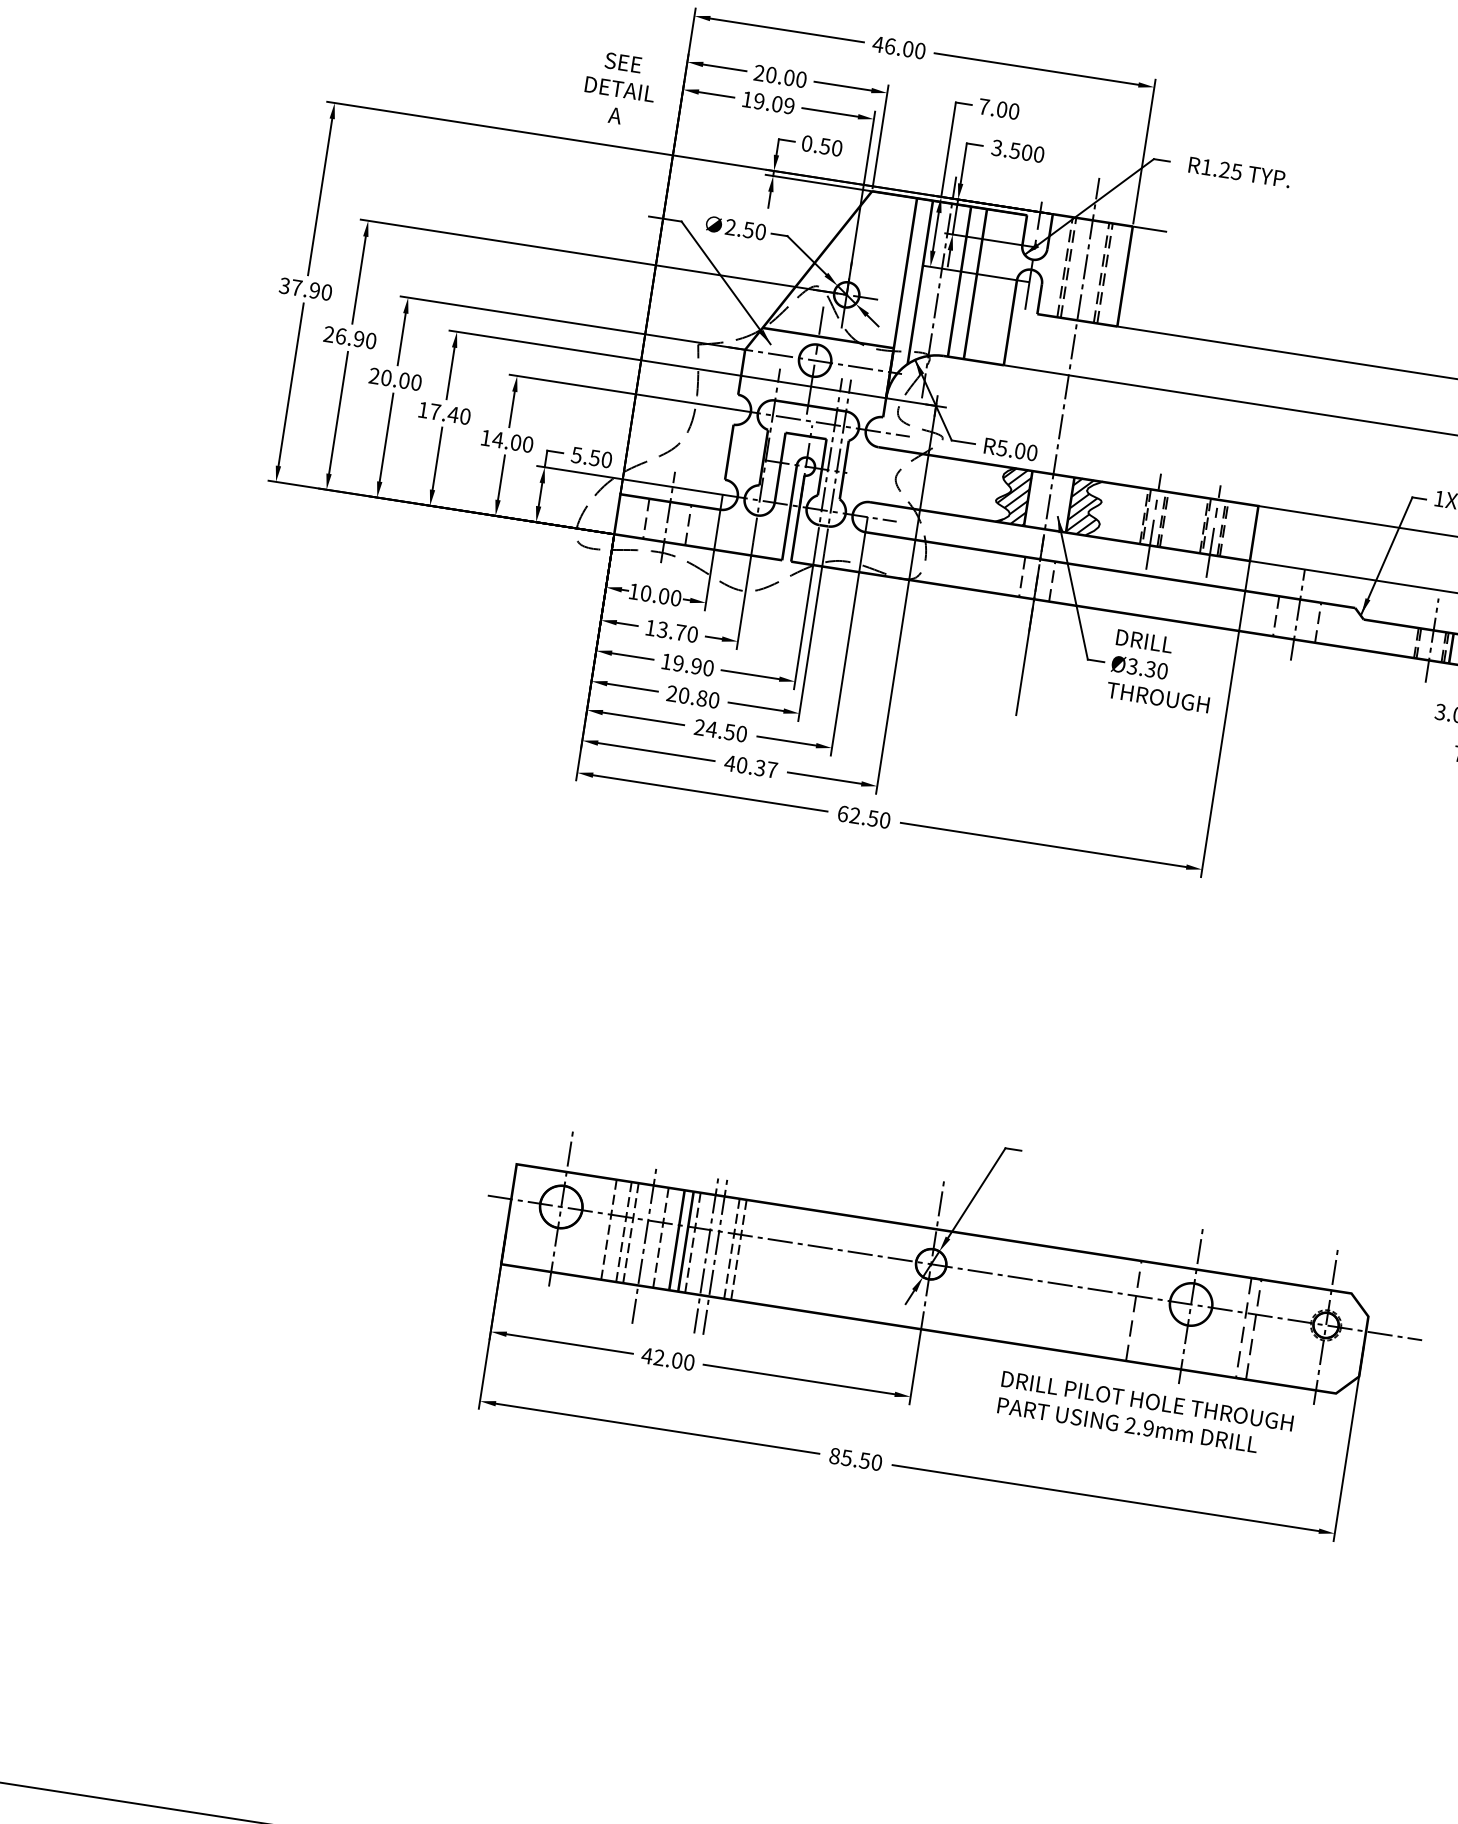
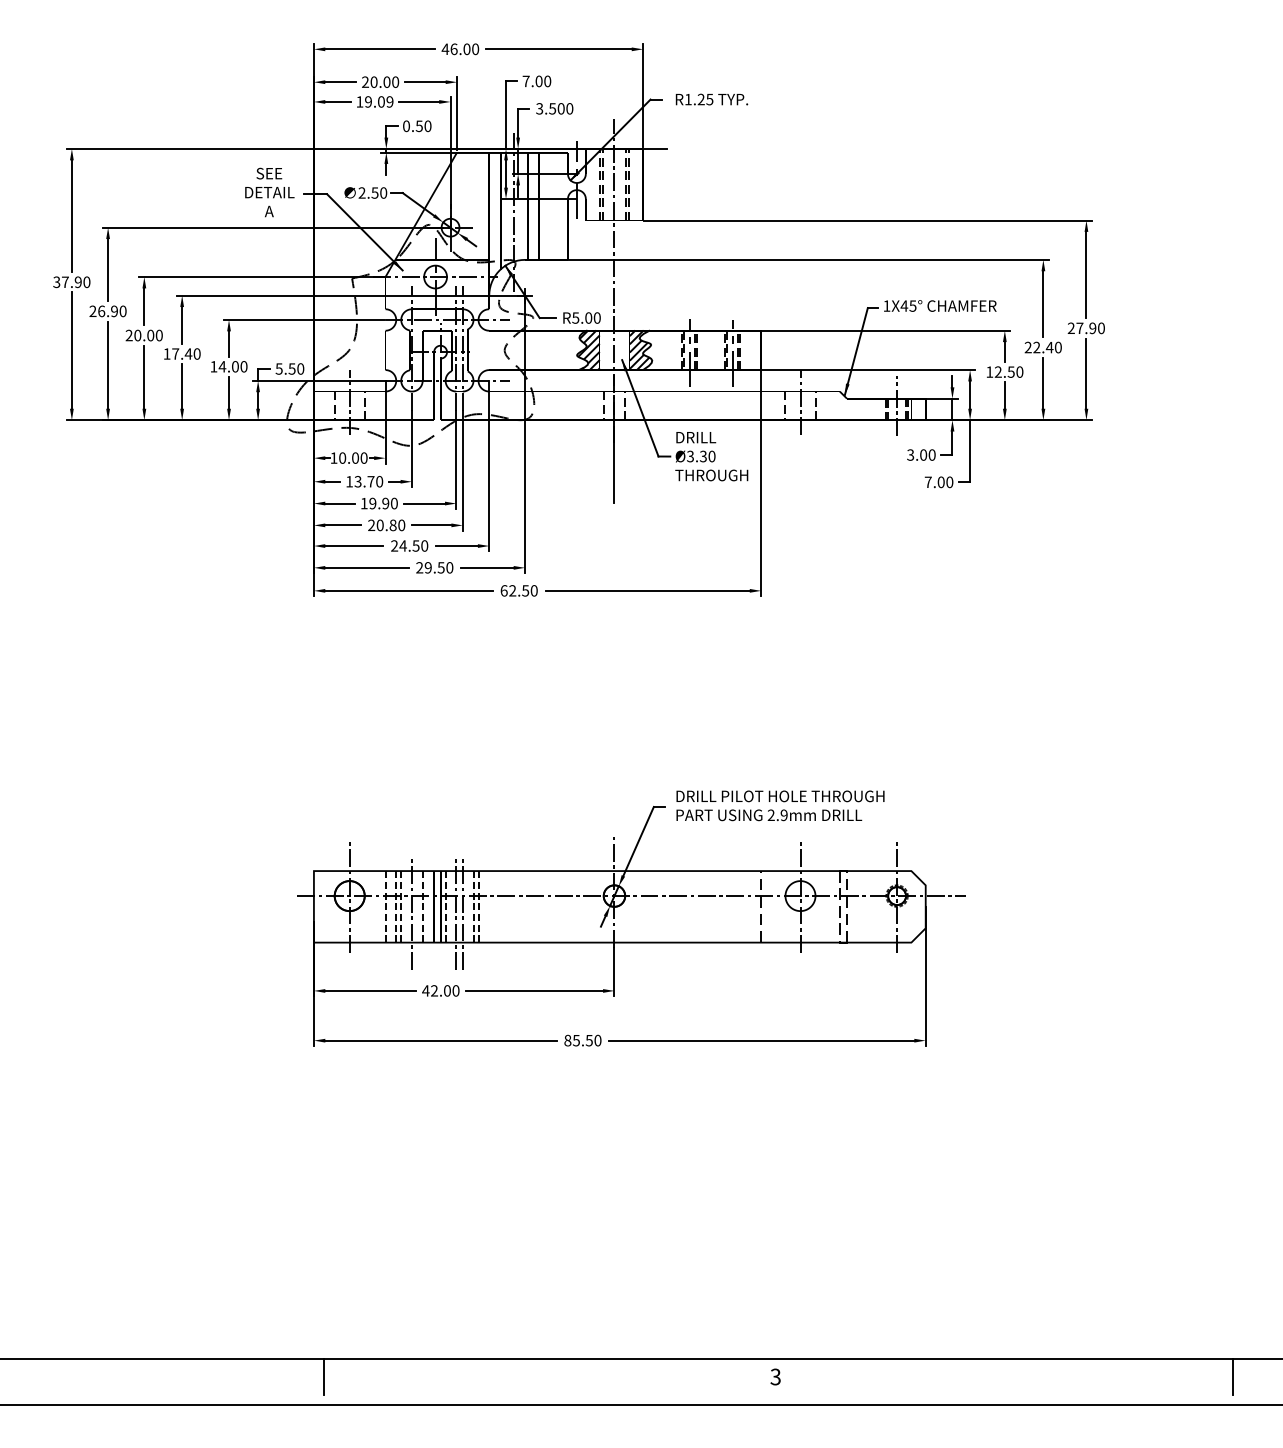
text: (619, 89) -> (269, 192), moved
text: (750, 766) -> (434, 567), 40.37 -> 29.50
text: (1145, 1413) -> (780, 805), moved

